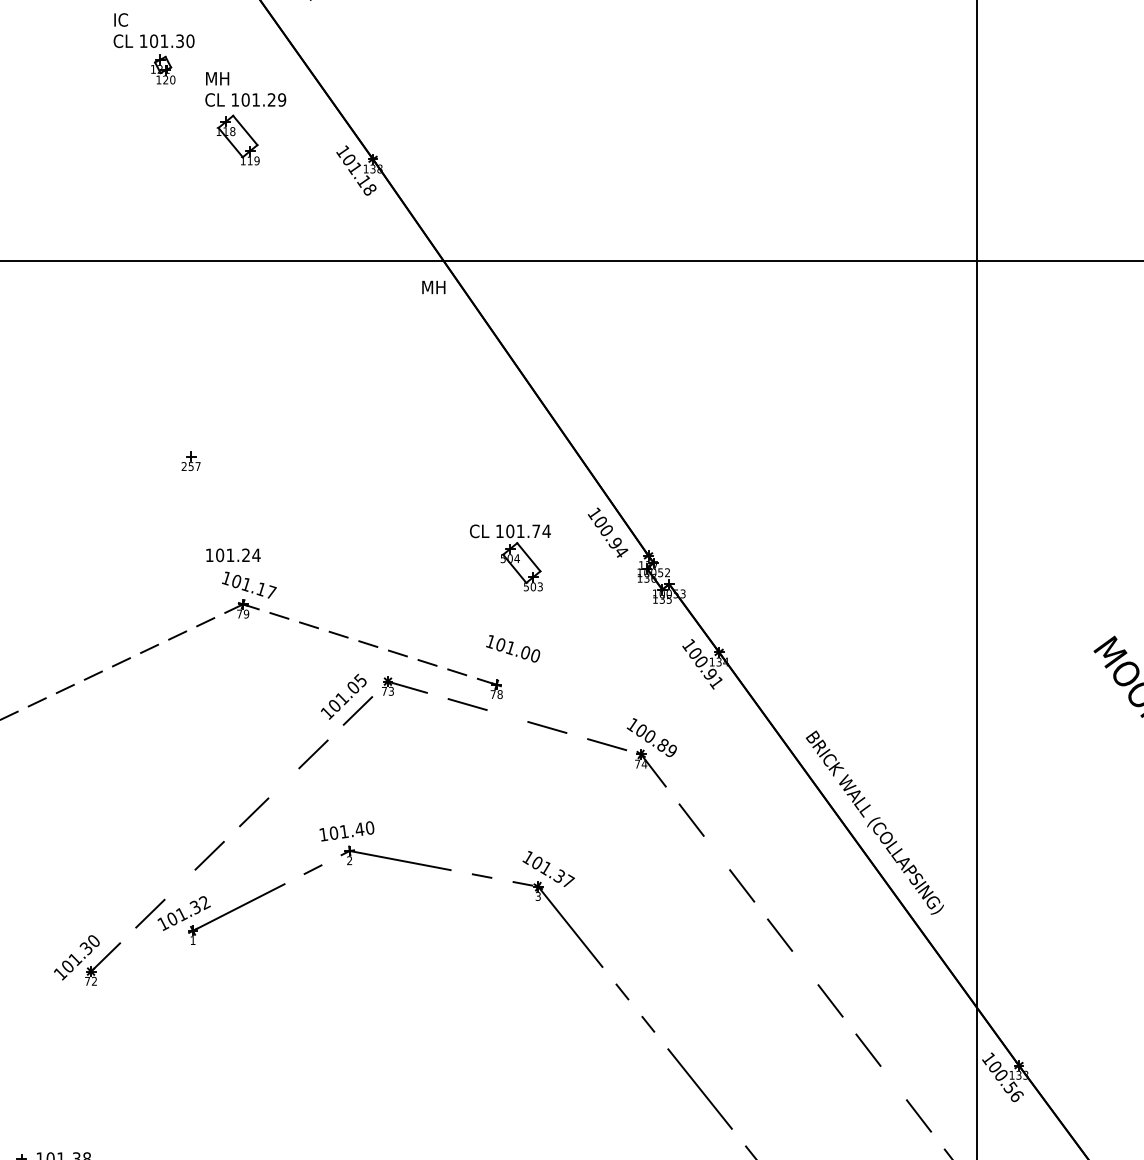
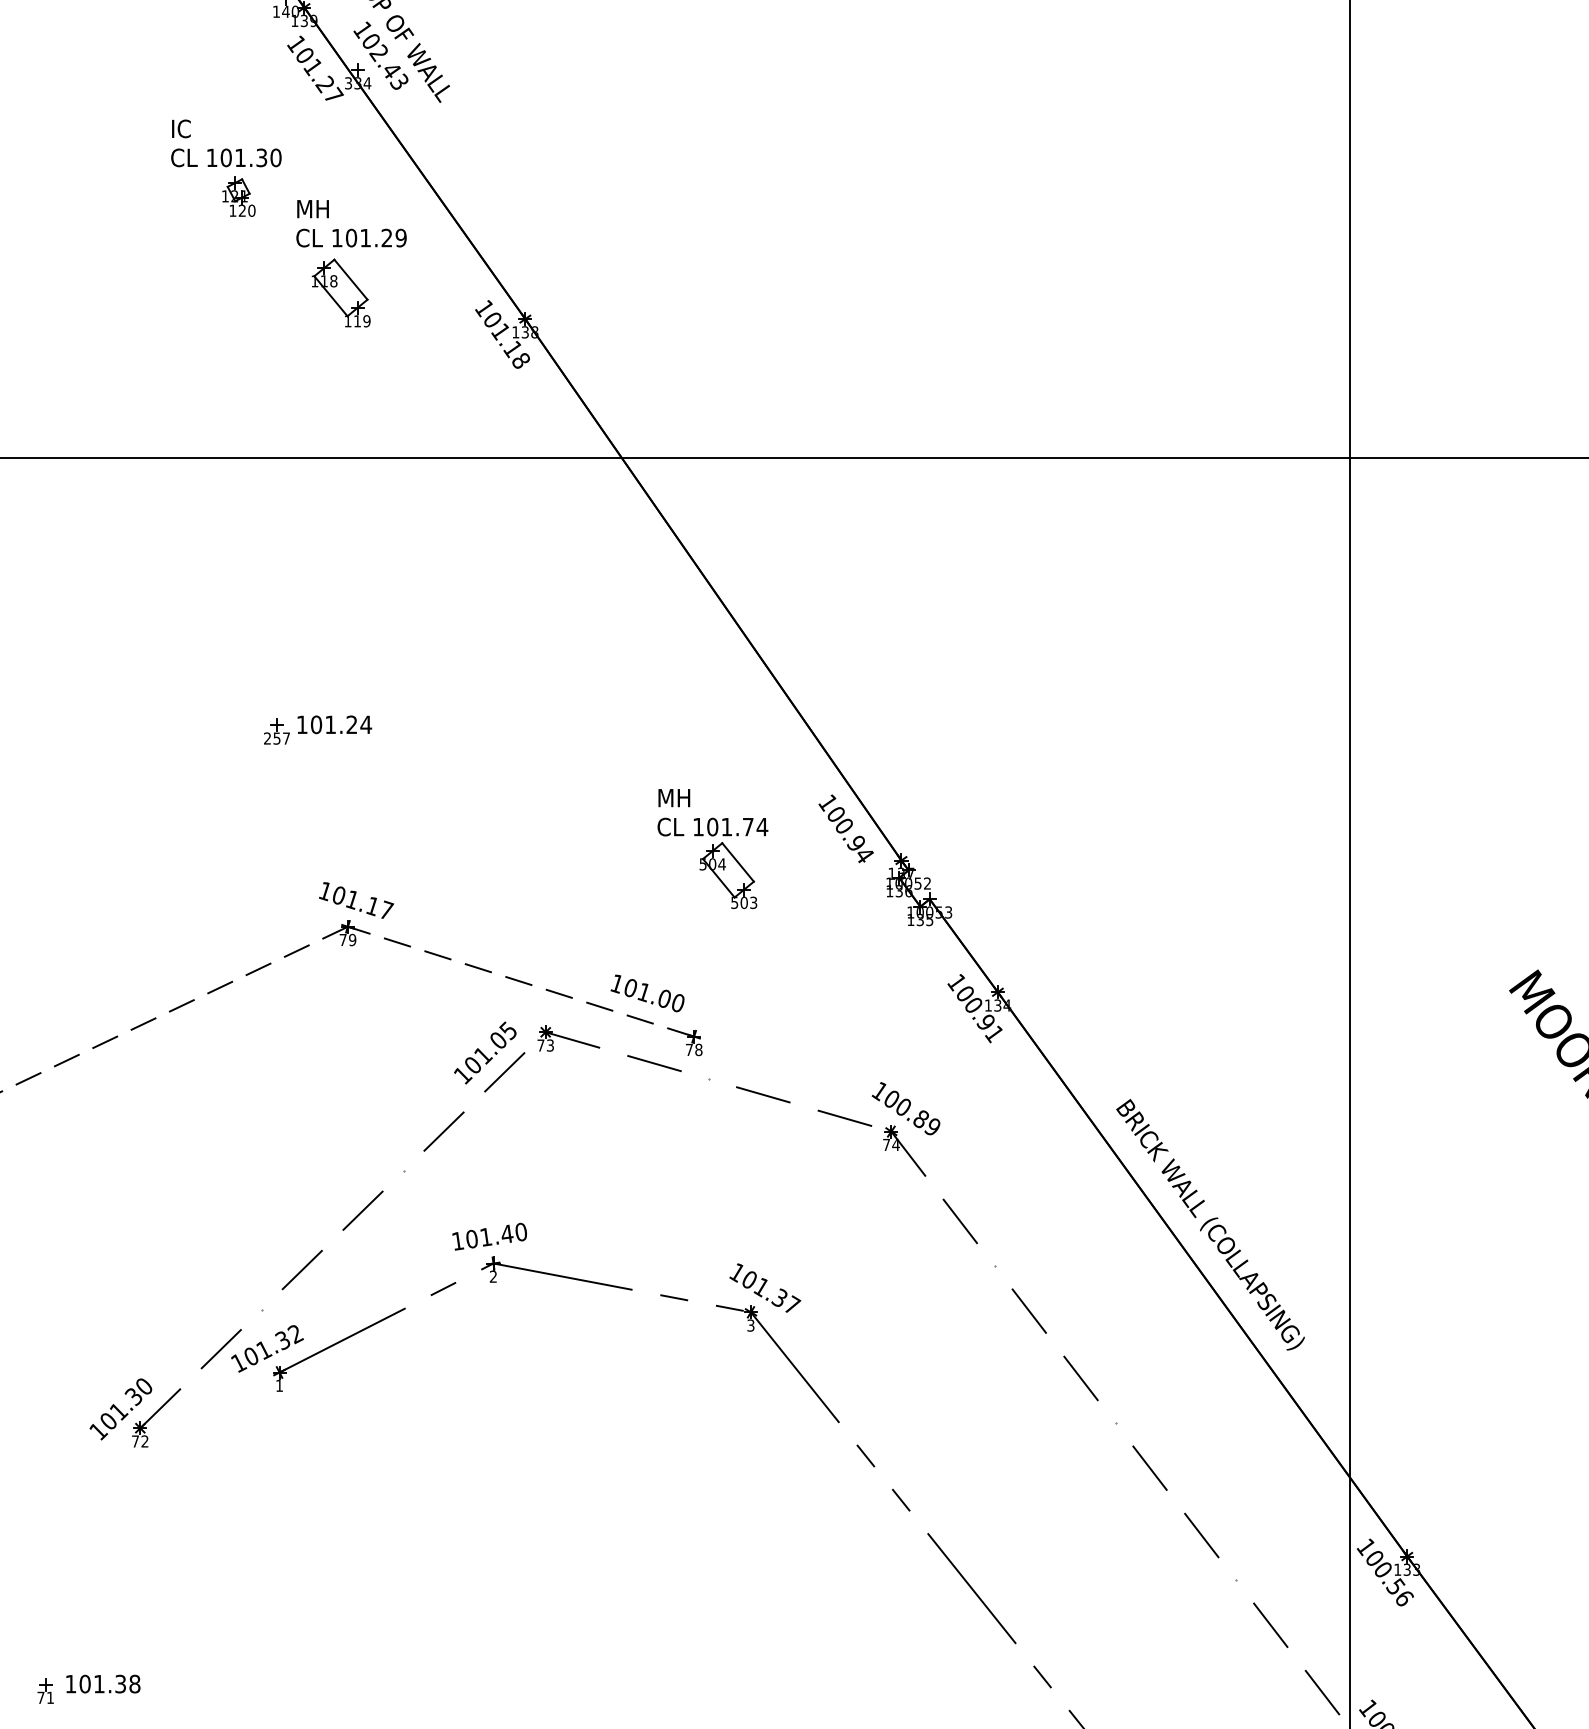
text: (433, 287) -> (674, 798), moved
text: (233, 555) -> (334, 724), moved
text: (513, 648) -> (647, 993), moved

